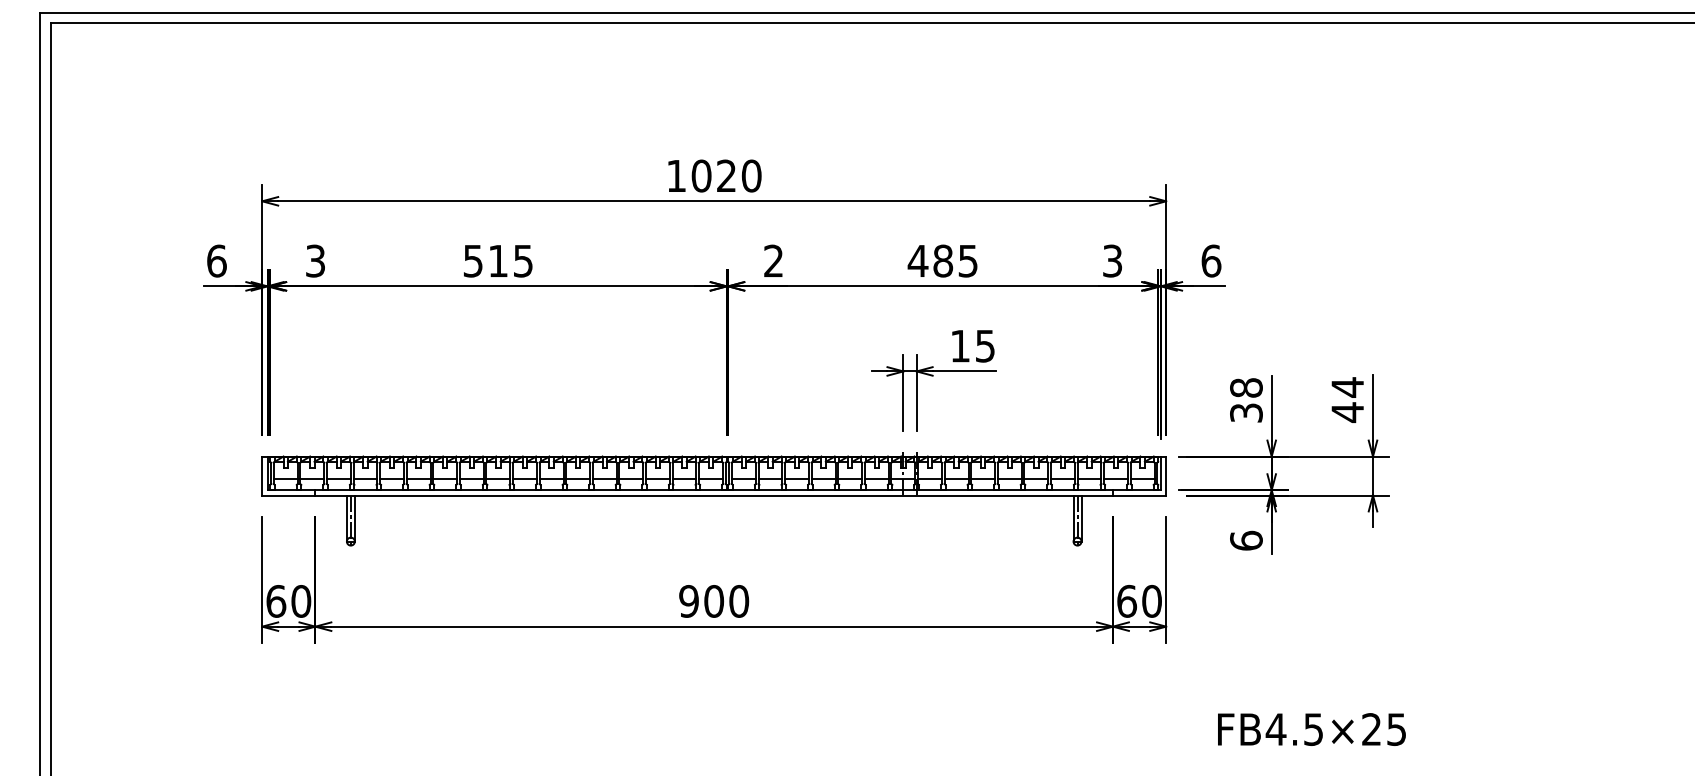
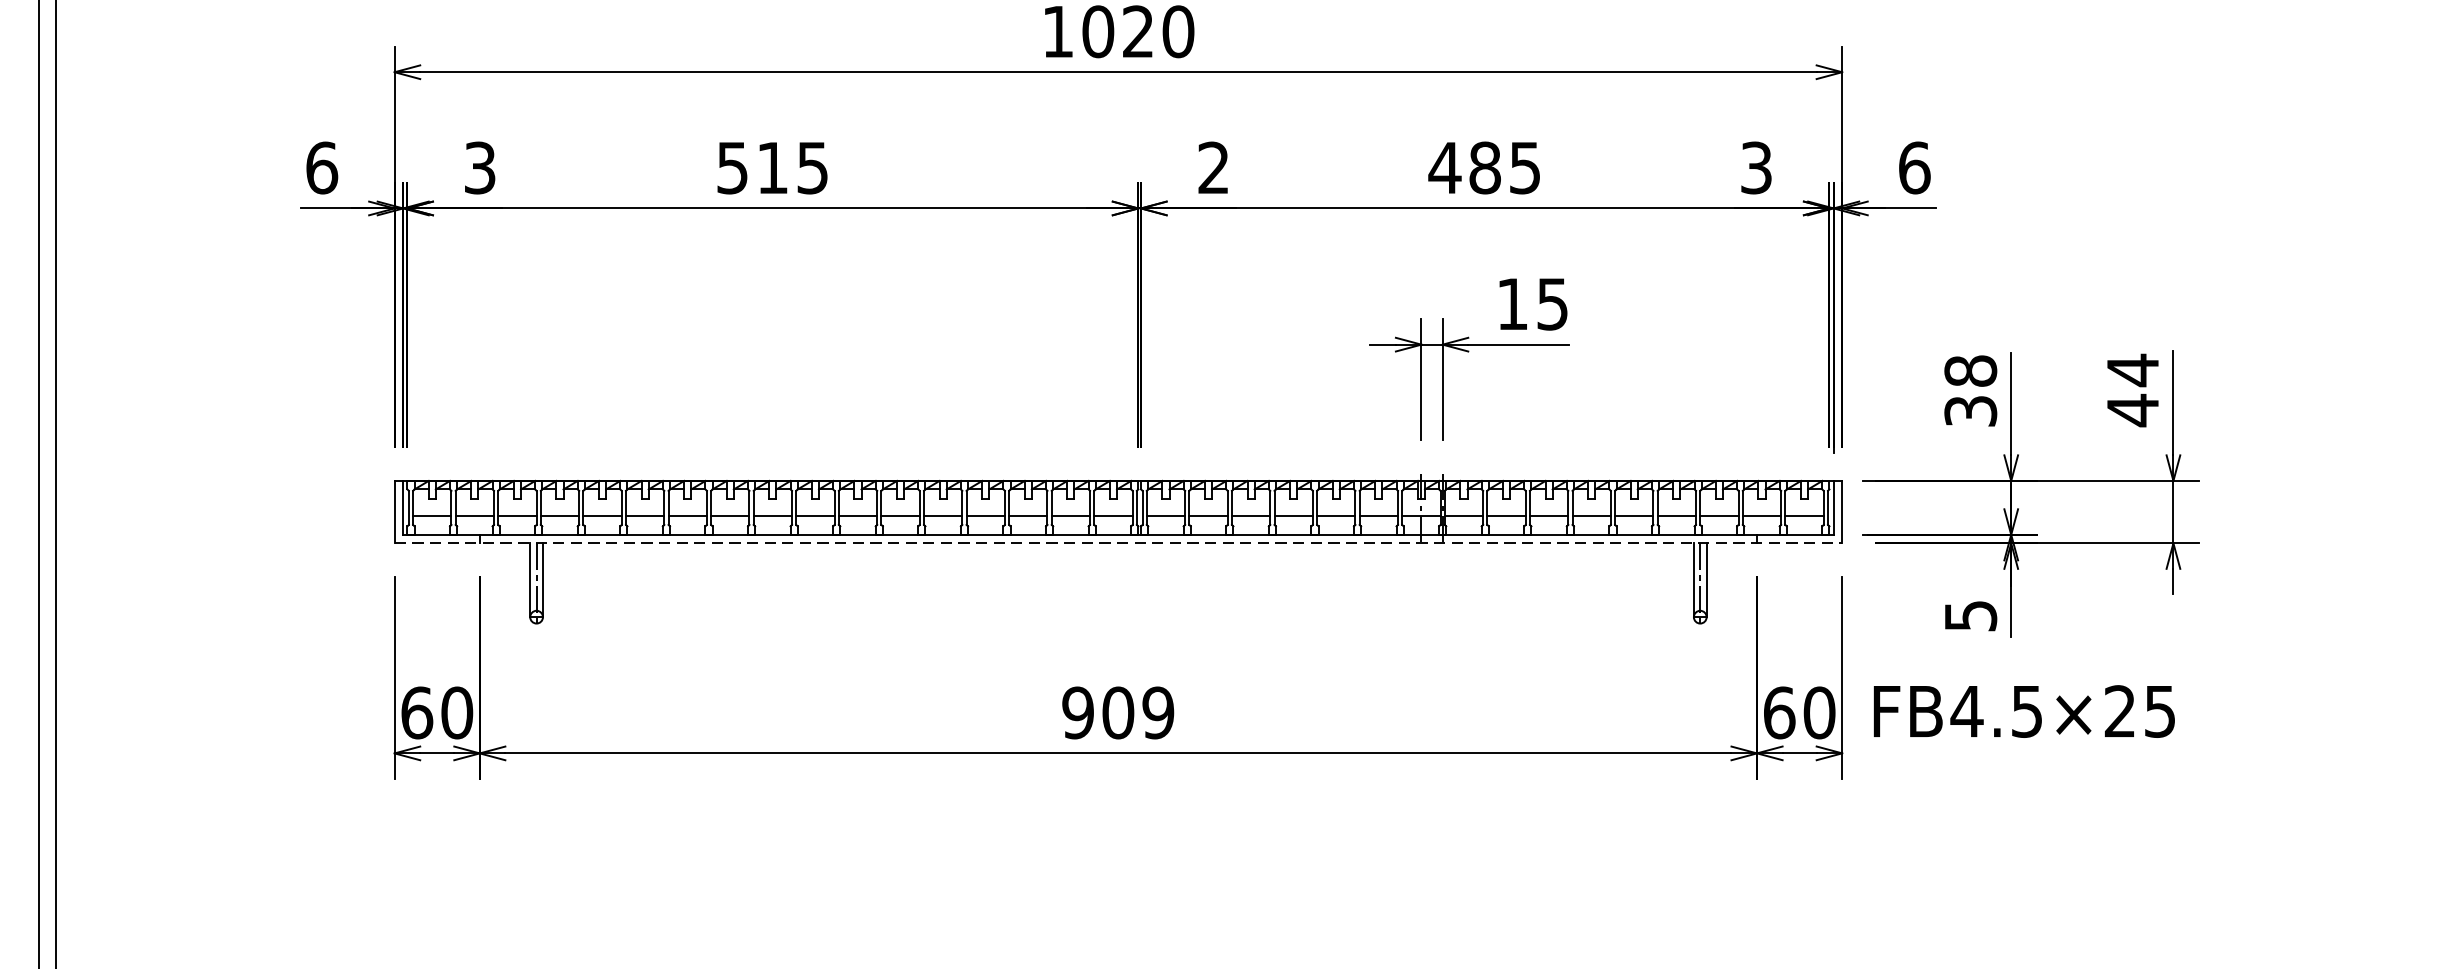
line: (714, 495) -> (1118, 543), solid -> dashed
text: (1246, 540) -> (1970, 615), 6 -> 5
text: (739, 601) -> (1158, 713), 900 -> 909
text: (1311, 729) -> (2023, 711), moved

